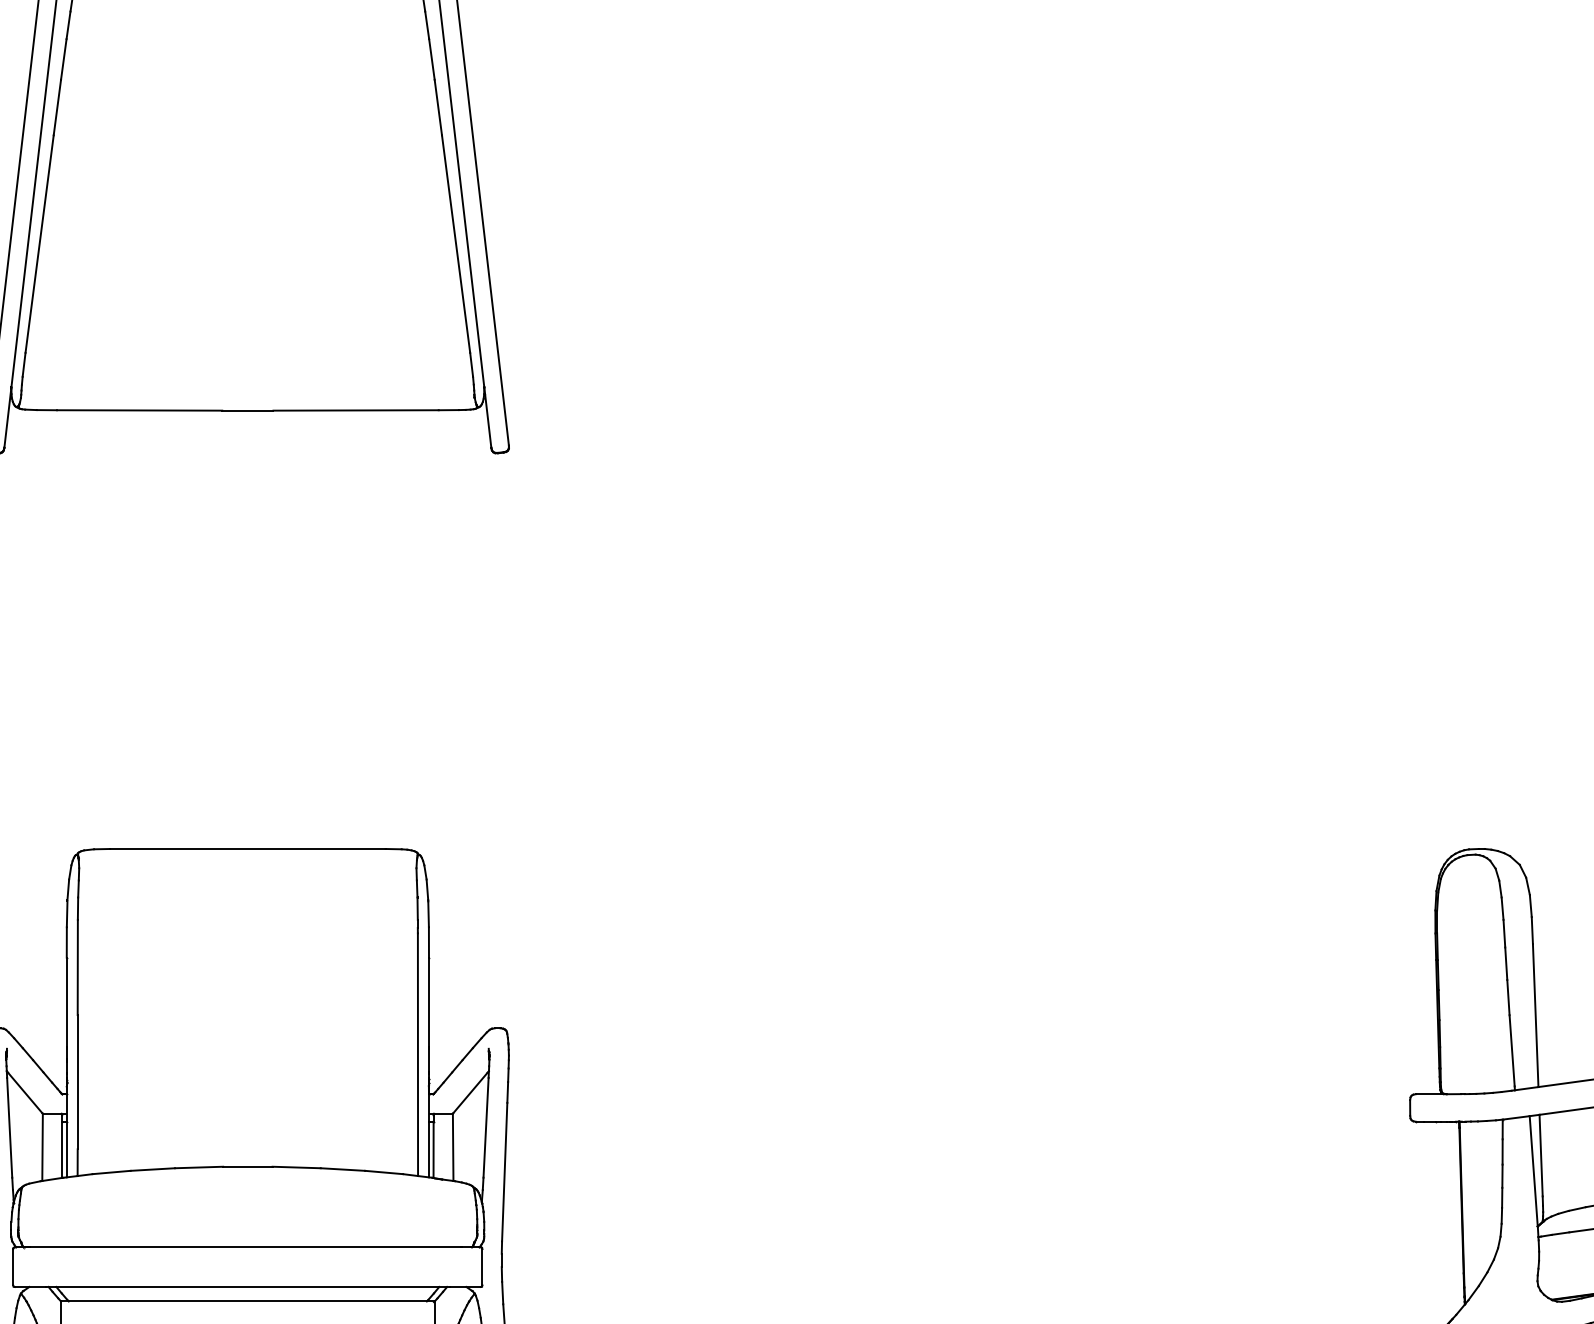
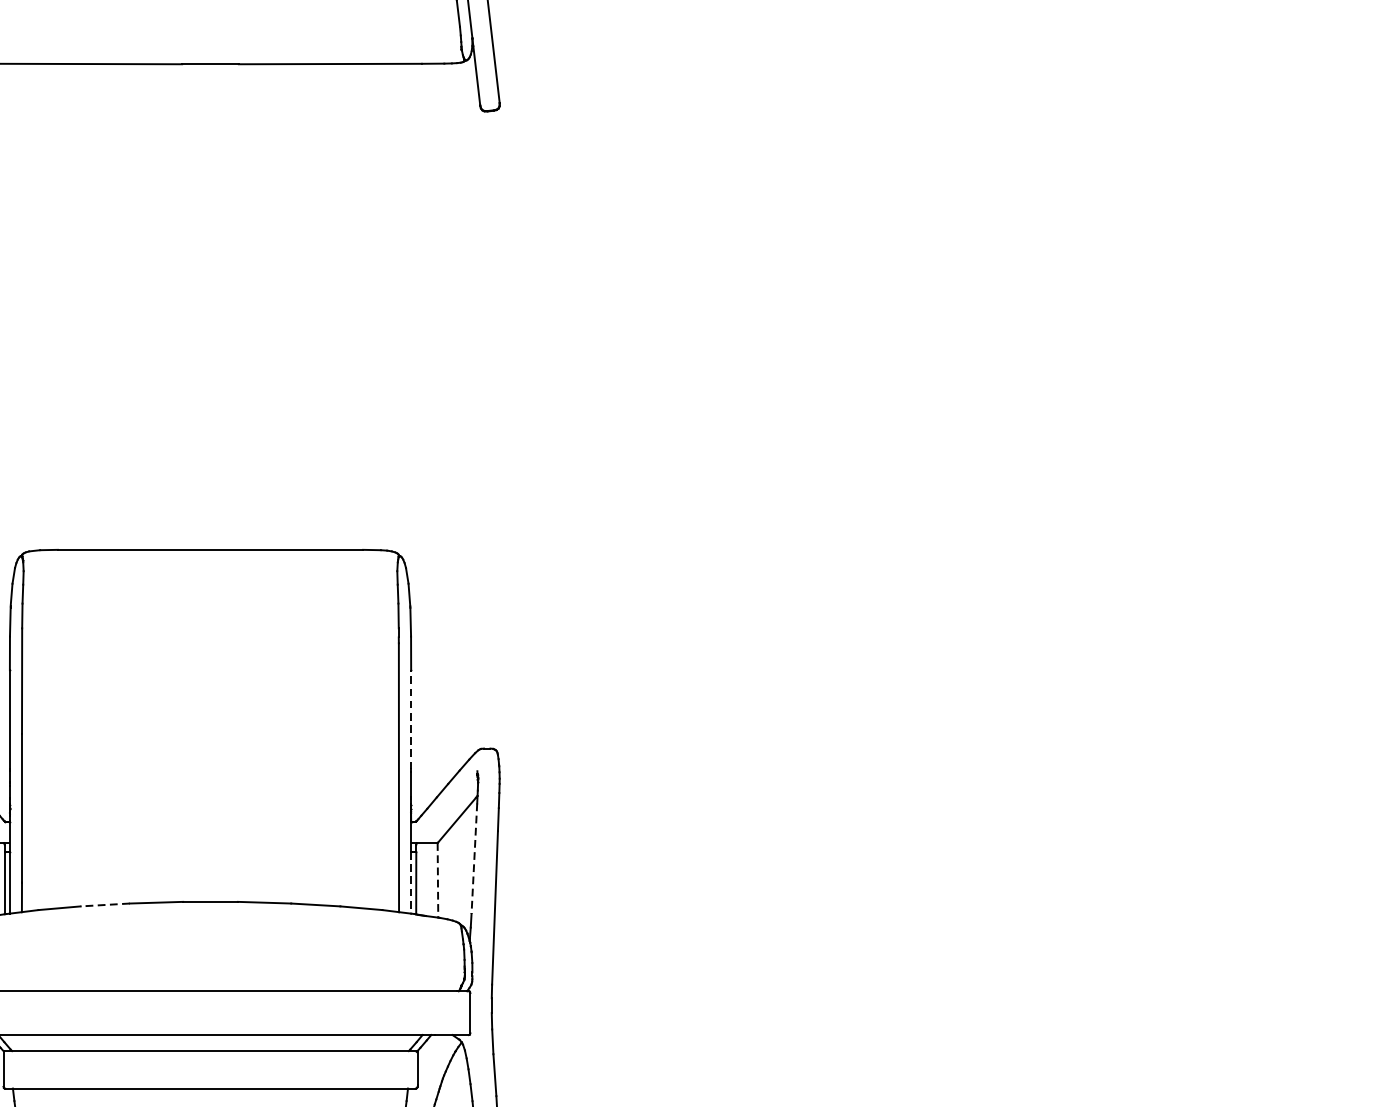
line: (428, 1002) -> (410, 719), solid -> dashed
line: (486, 1127) -> (474, 858), solid -> dashed
line: (453, 1147) -> (438, 880), solid -> dashed
line: (428, 1149) -> (410, 882), solid -> dashed
line: (152, 1169) -> (104, 904), solid -> dashed

